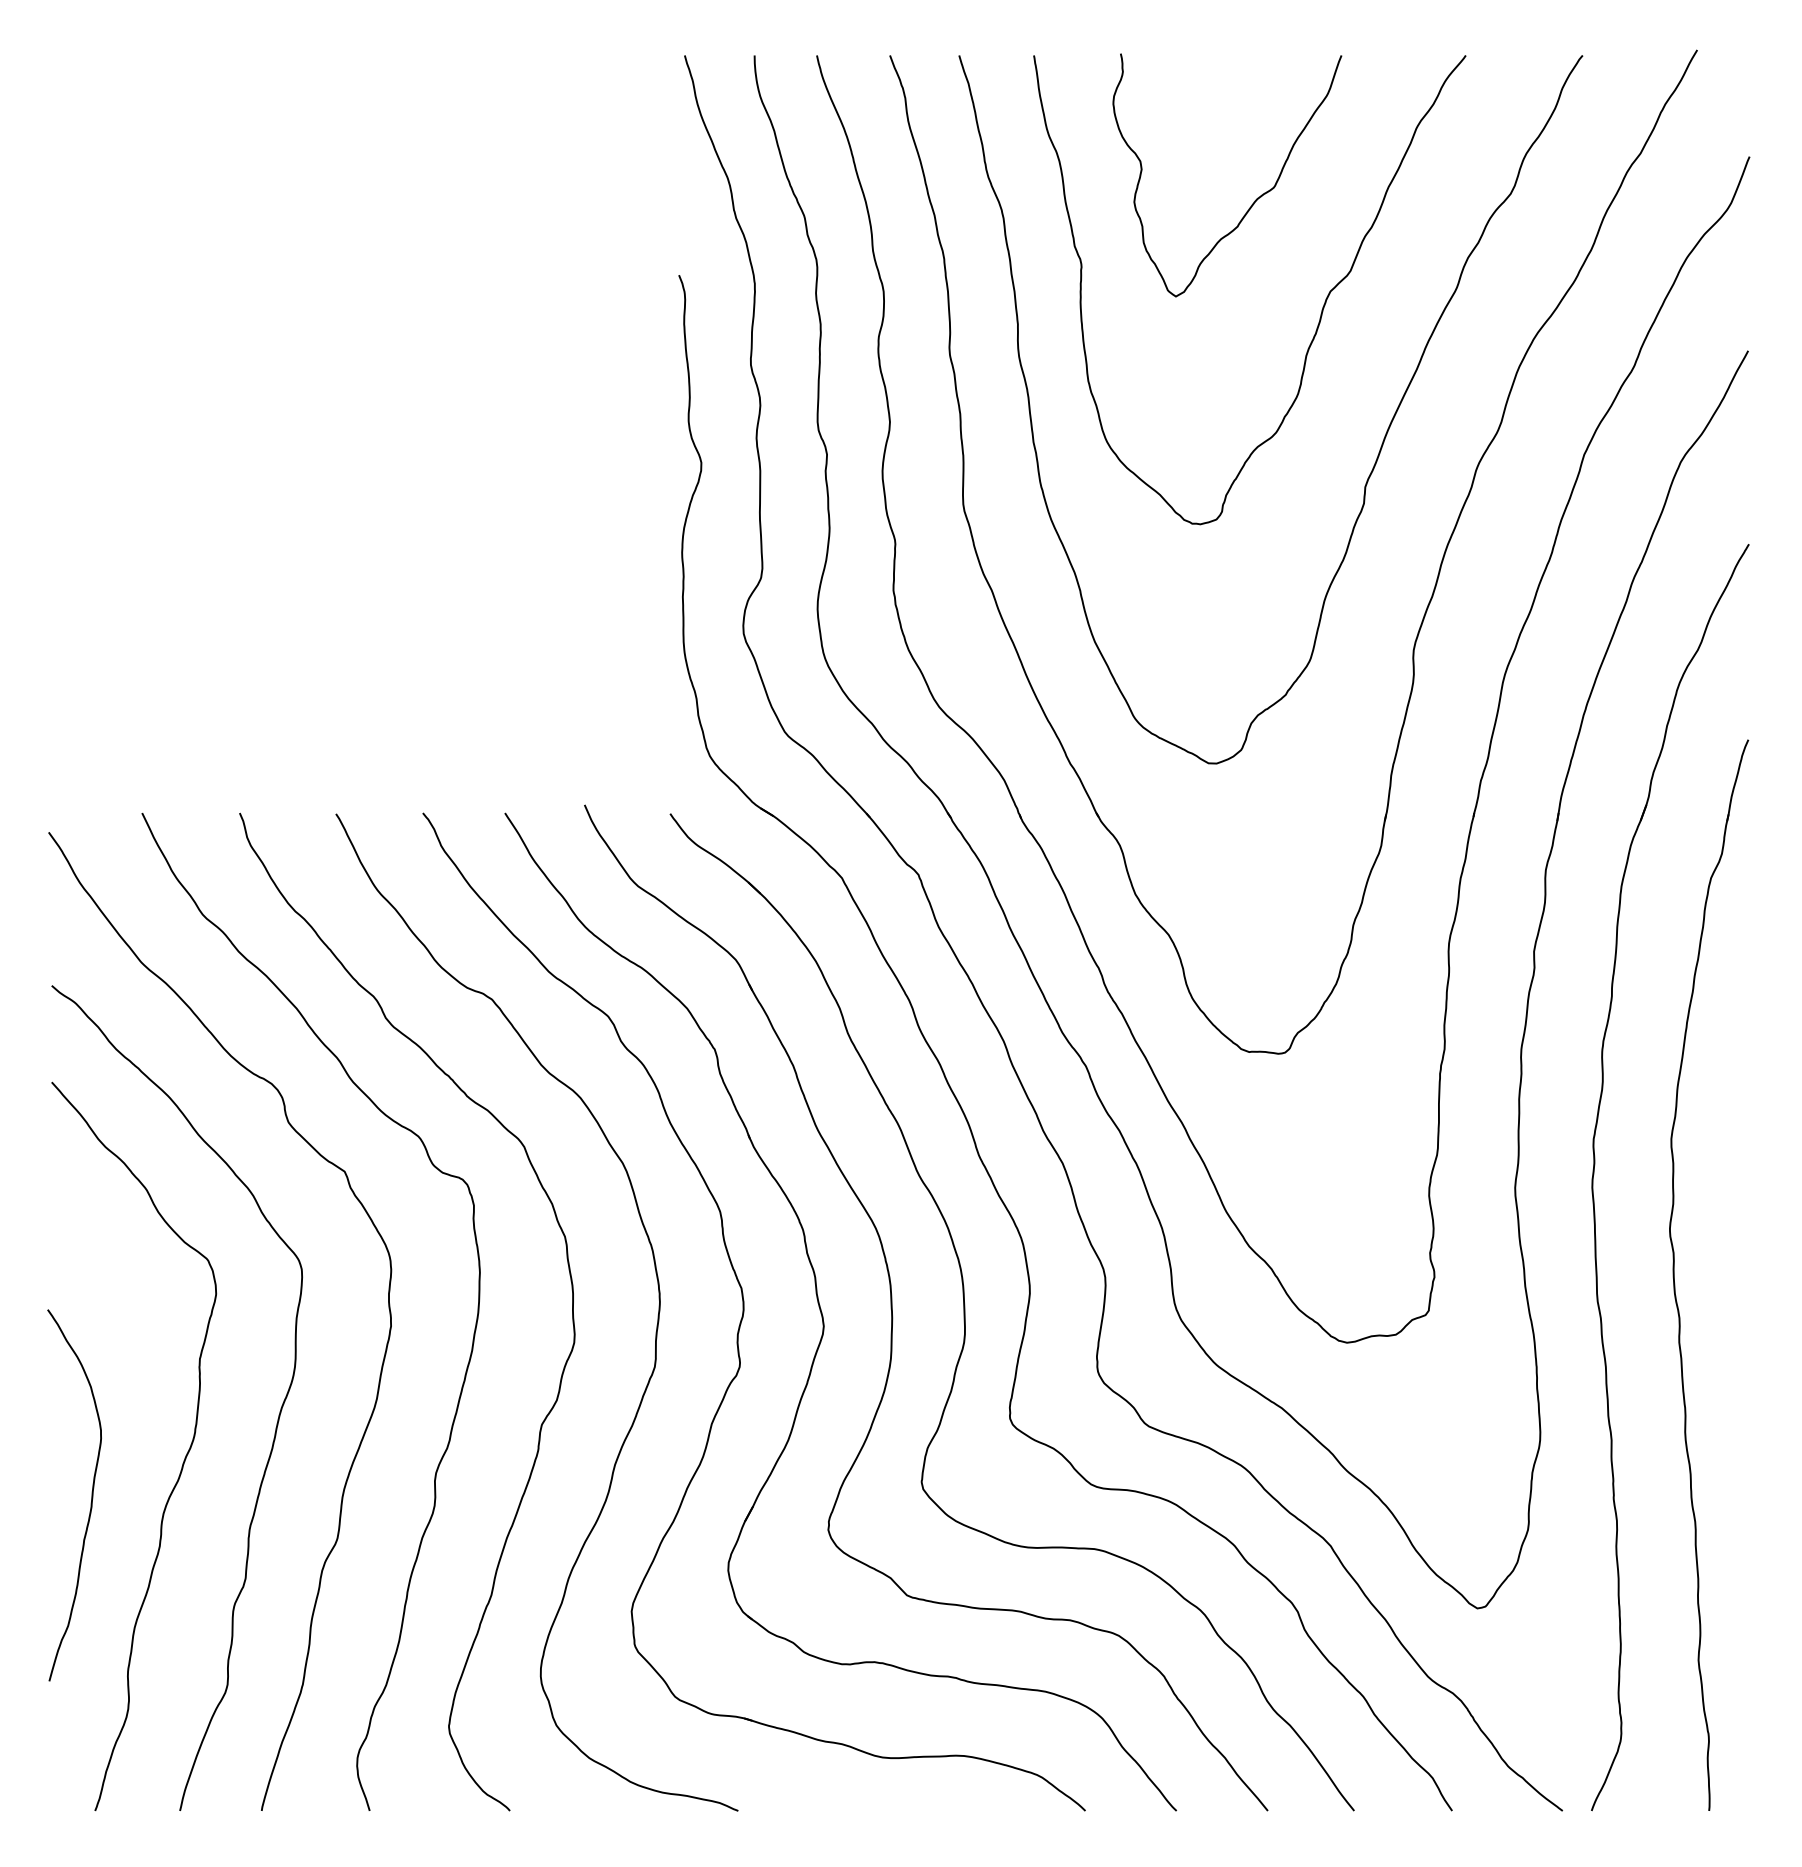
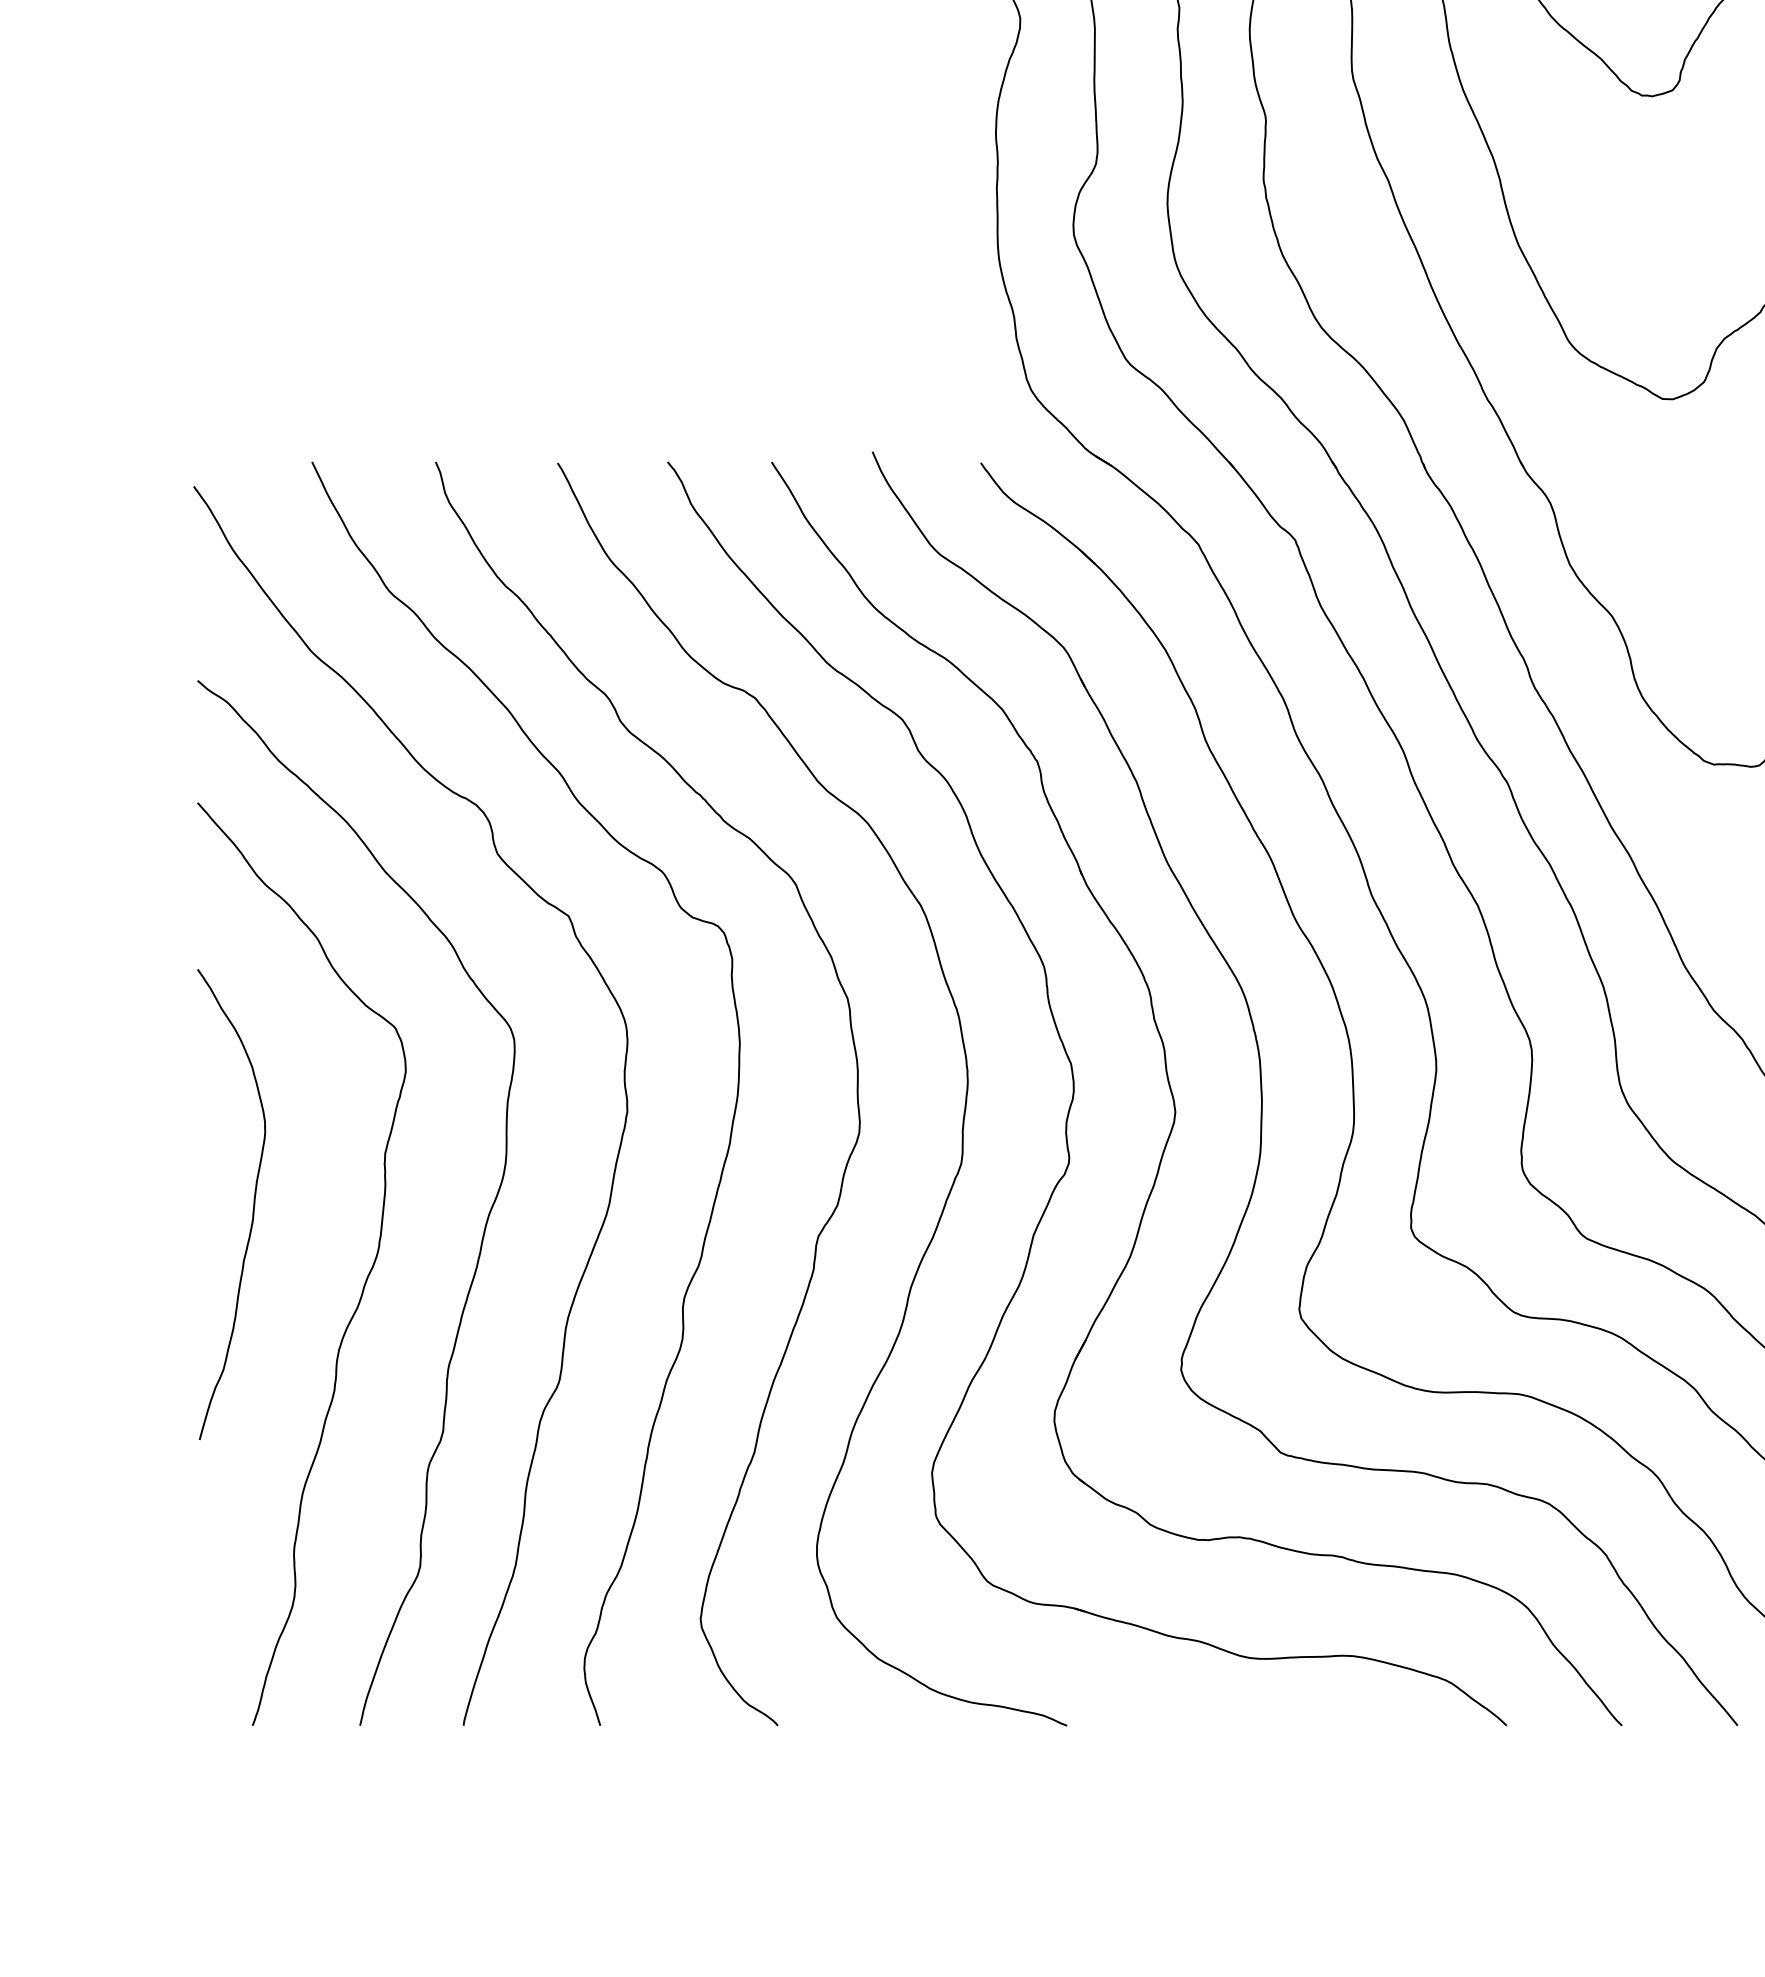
curve: (91, 1495) -> (253, 1204), moved

